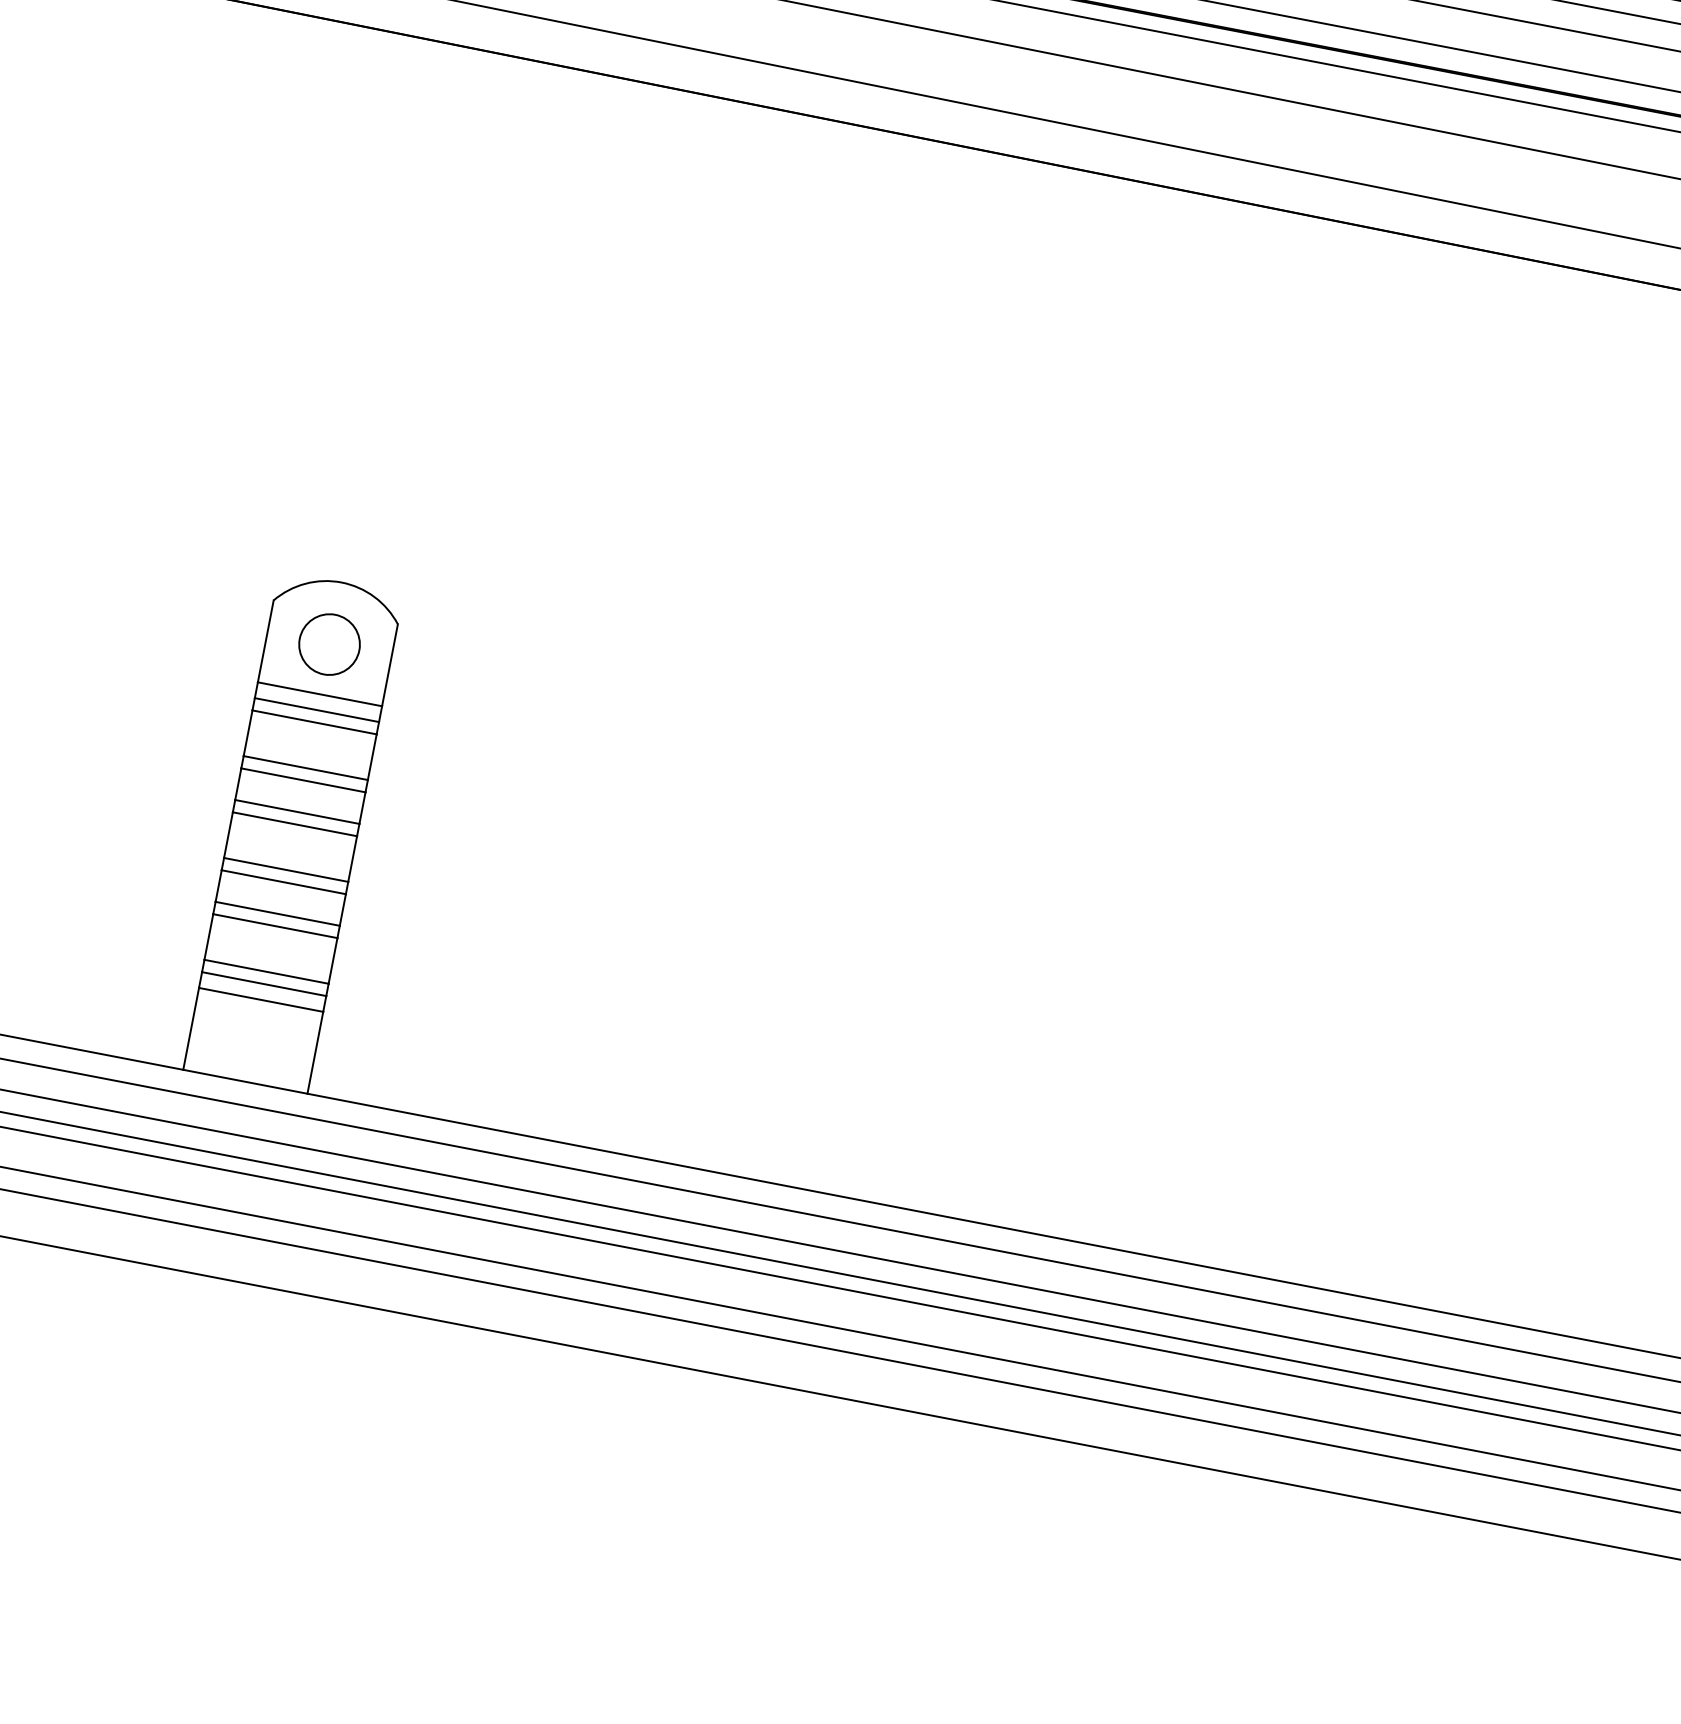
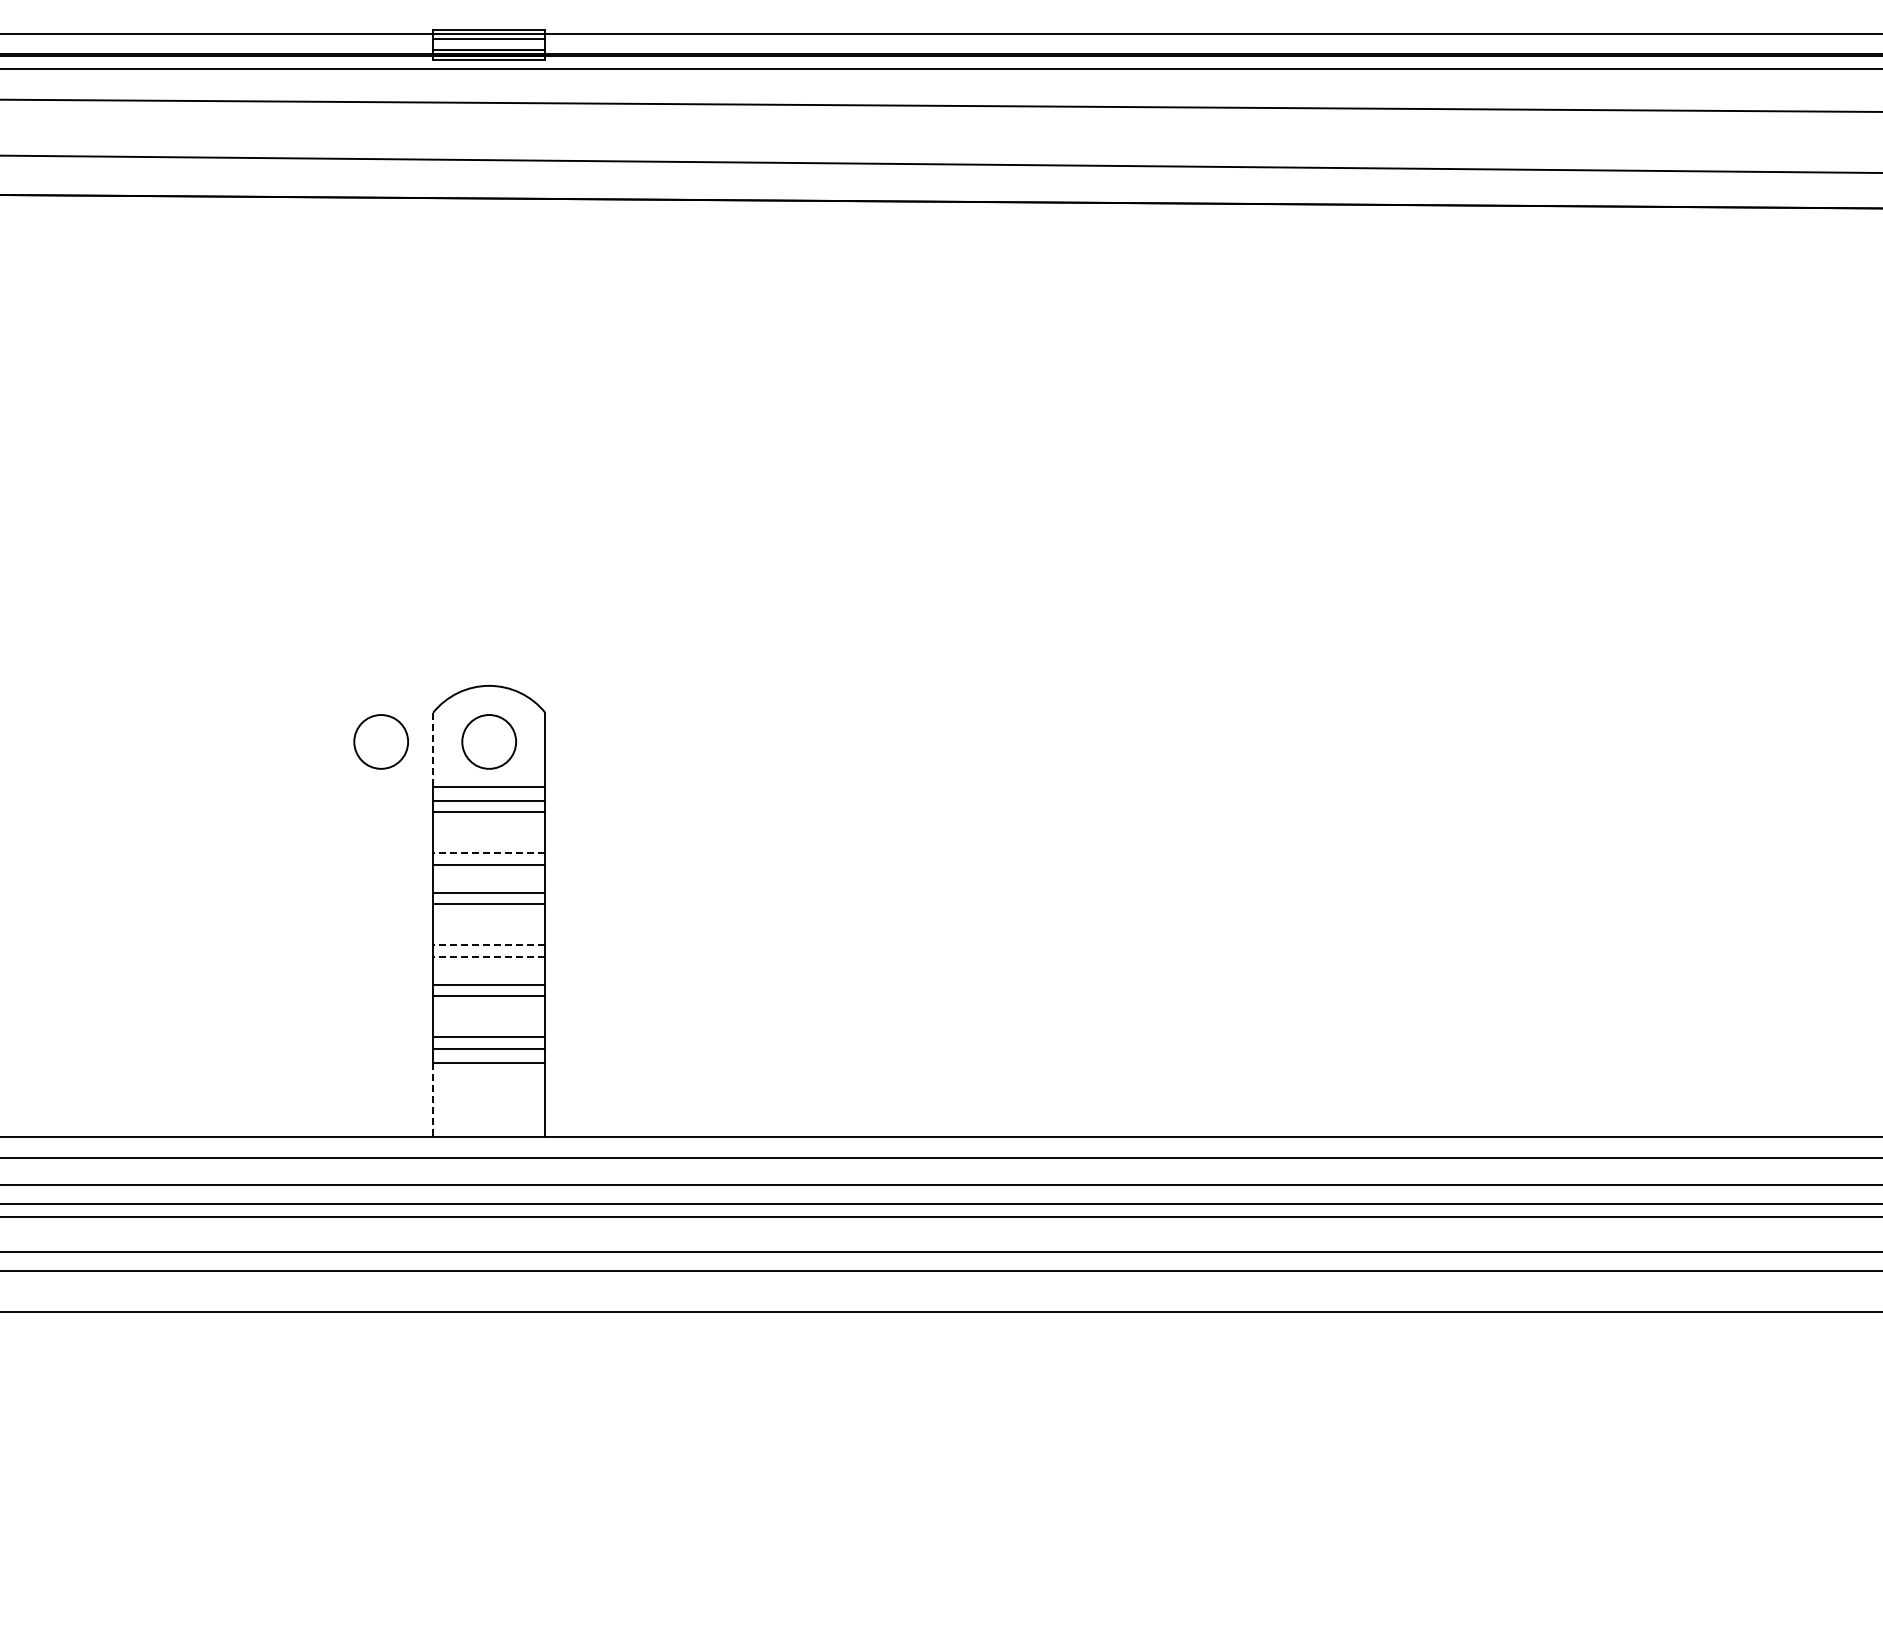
circle: (209, 620) -> (380, 741), added
line: (266, 641) -> (433, 749), solid -> dashed
line: (304, 767) -> (488, 853), solid -> dashed
line: (285, 869) -> (488, 945), solid -> dashed
line: (283, 882) -> (488, 956), solid -> dashed
line: (191, 1028) -> (433, 1099), solid -> dashed

